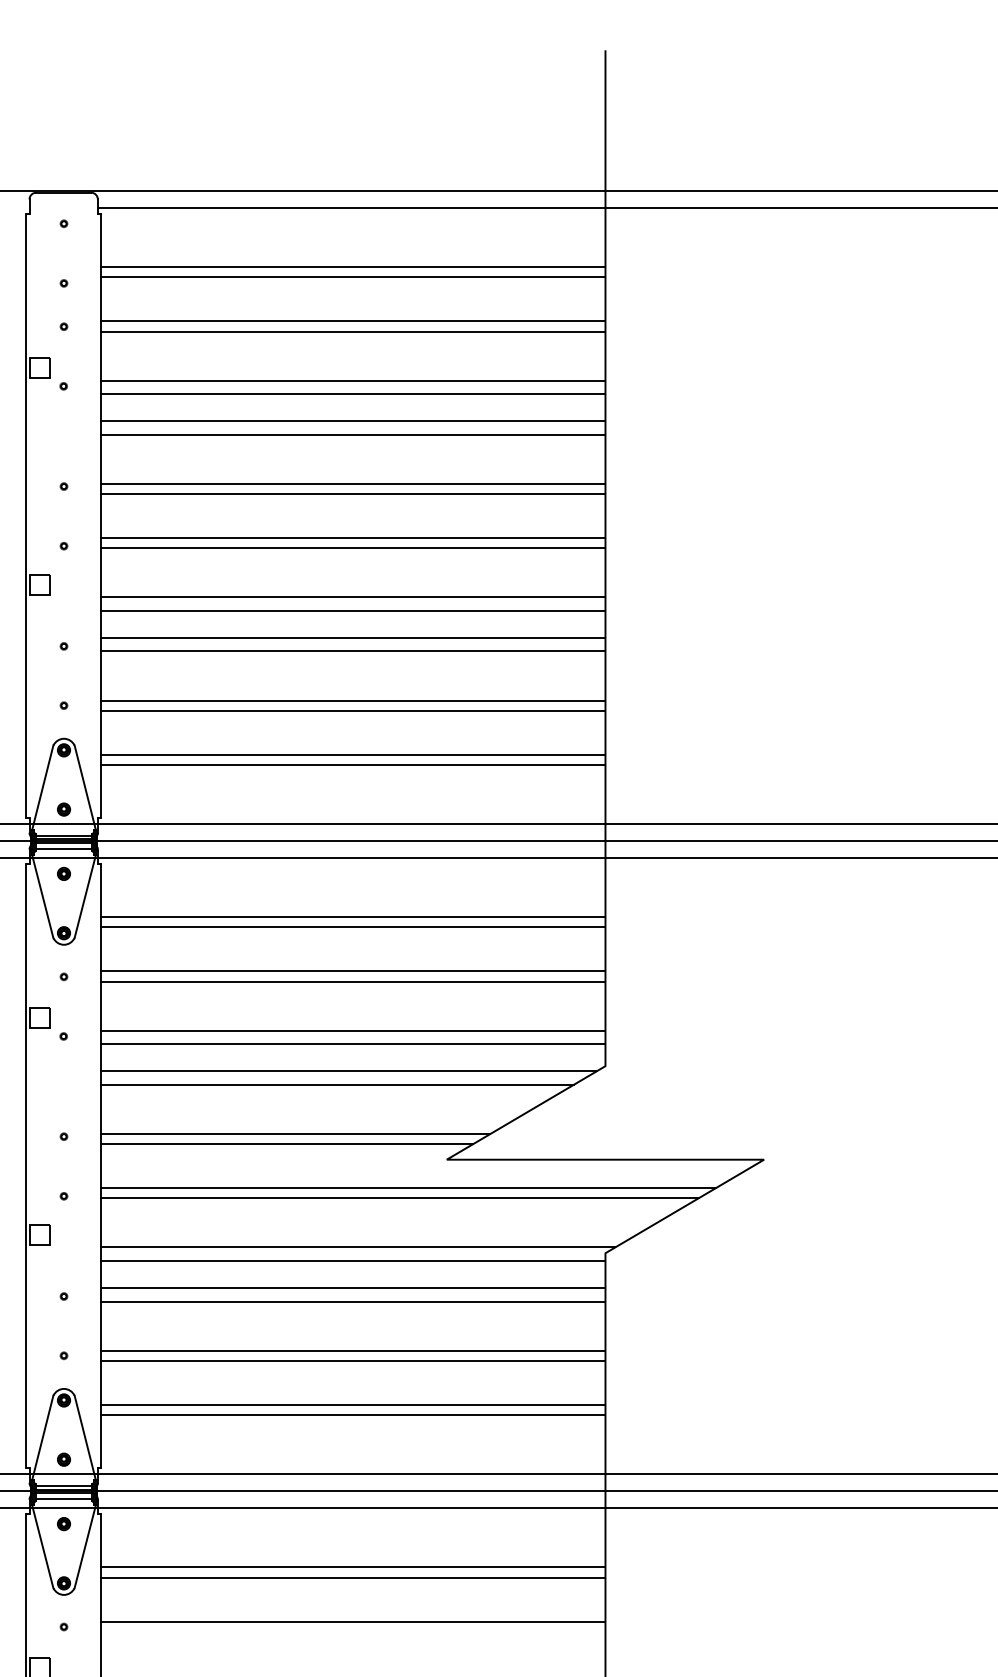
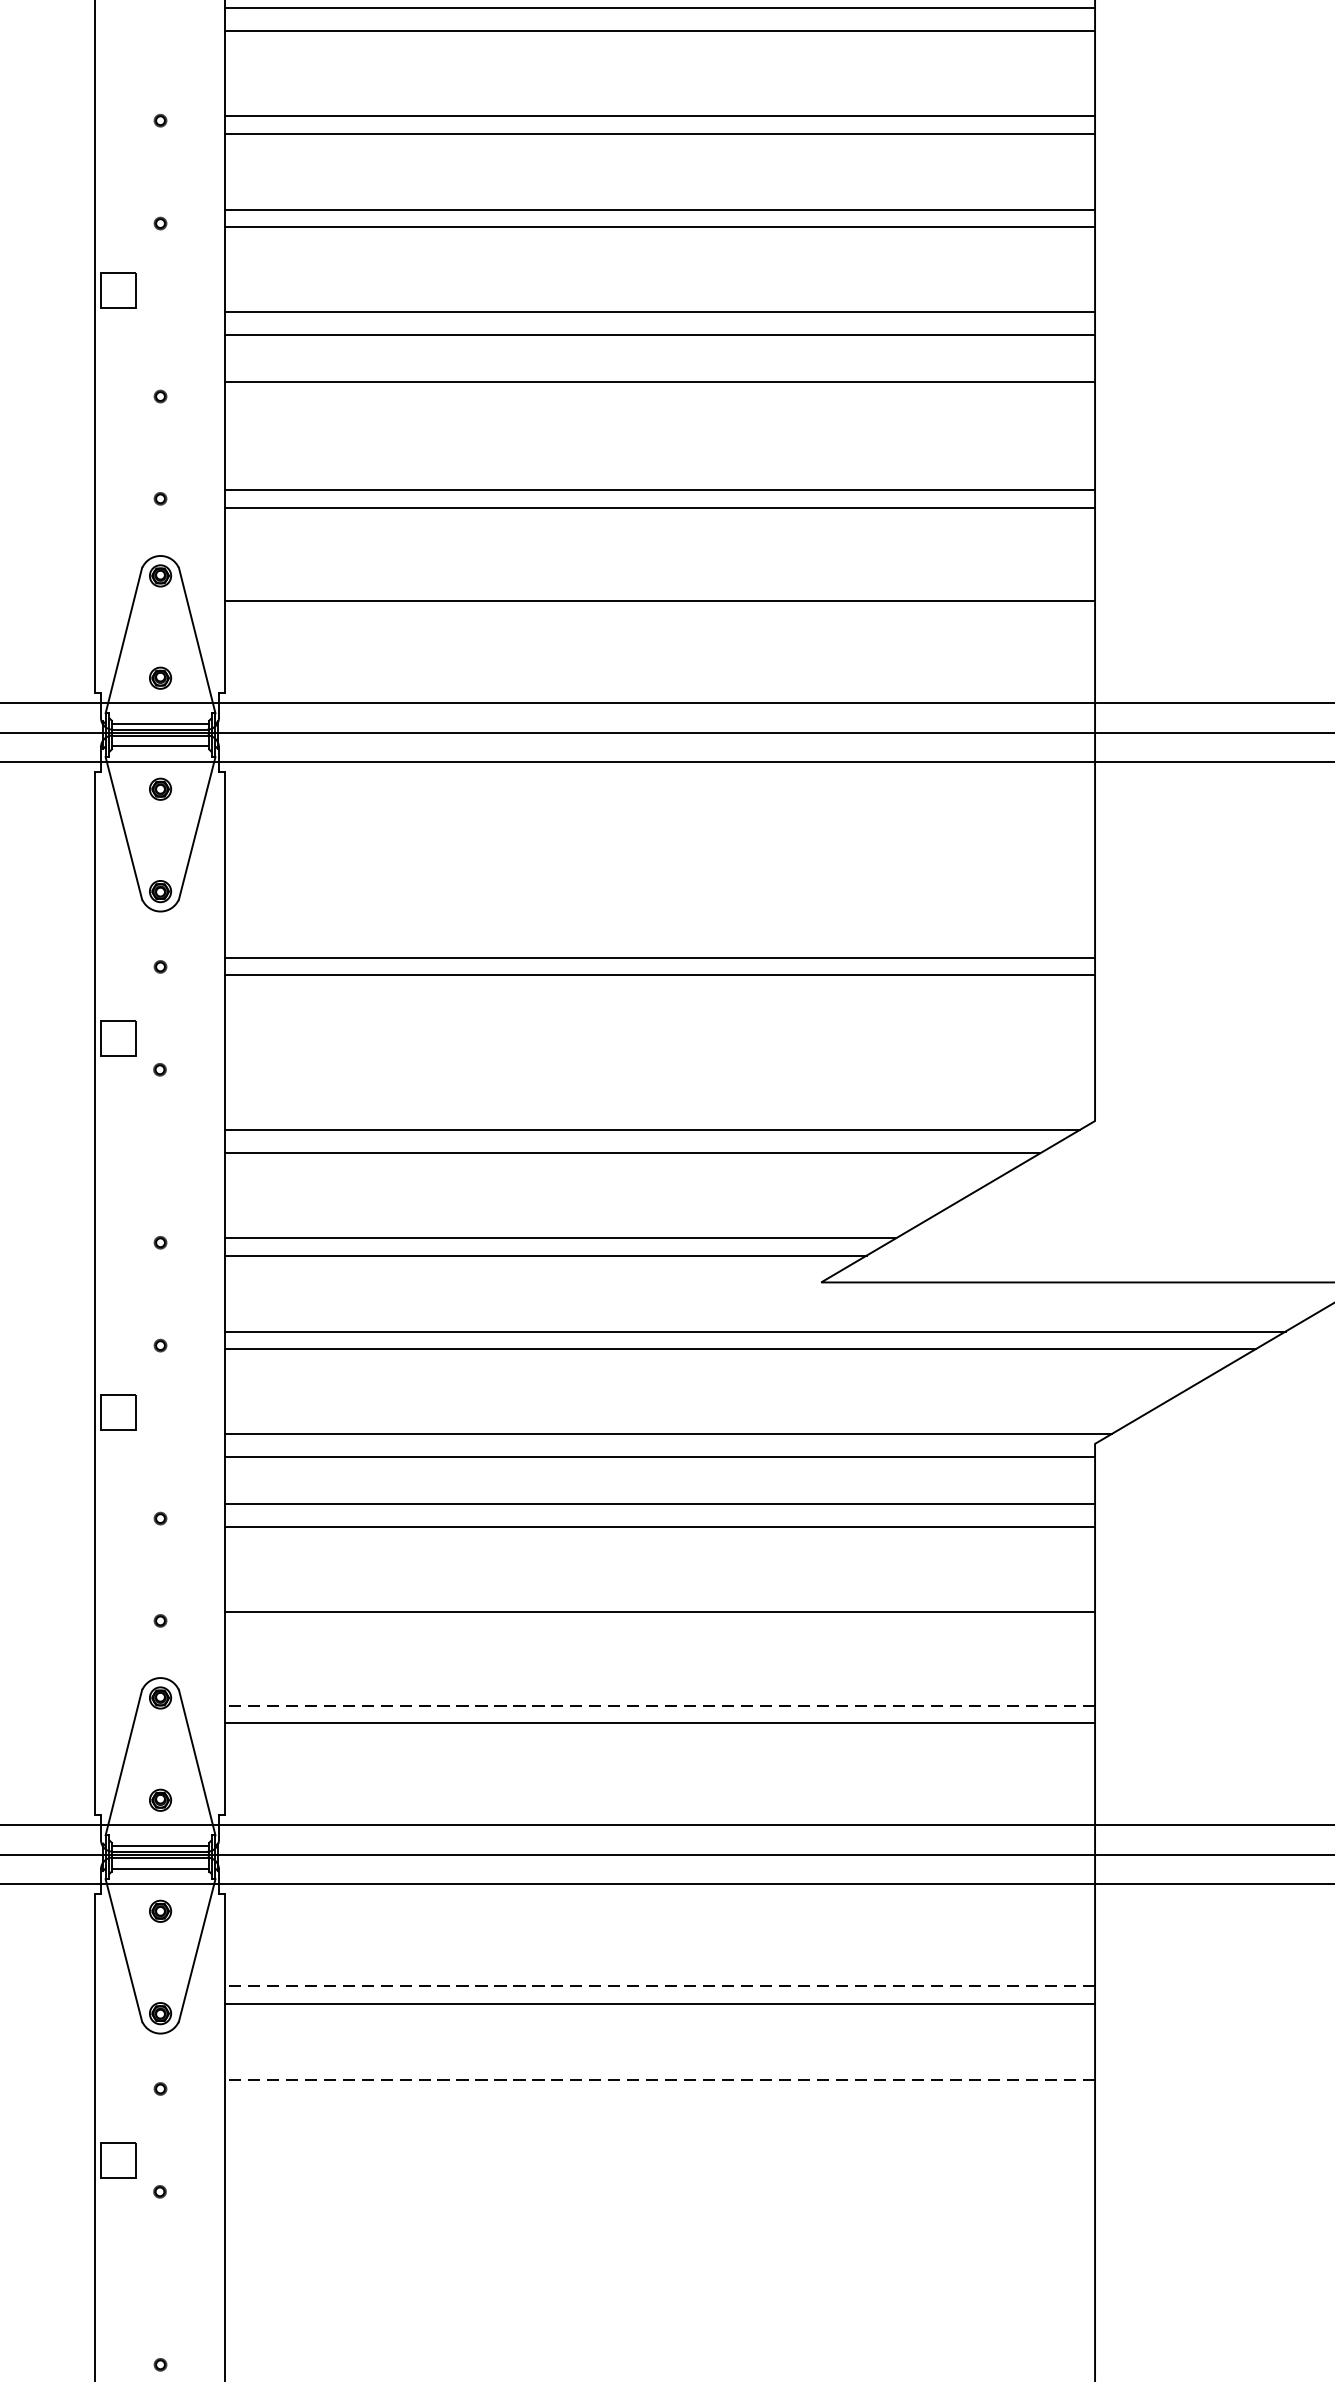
line: (353, 651) -> (660, 405), removed
line: (353, 754) -> (660, 583), removed
line: (353, 917) -> (660, 864), removed
line: (353, 927) -> (660, 881), removed
line: (353, 1030) -> (660, 1059), removed
line: (353, 1044) -> (660, 1083), removed
line: (353, 1360) -> (660, 1628), removed
line: (352, 1404) -> (658, 1704), solid -> dashed
line: (352, 1567) -> (658, 1986), solid -> dashed
line: (352, 1621) -> (658, 2079), solid -> dashed

